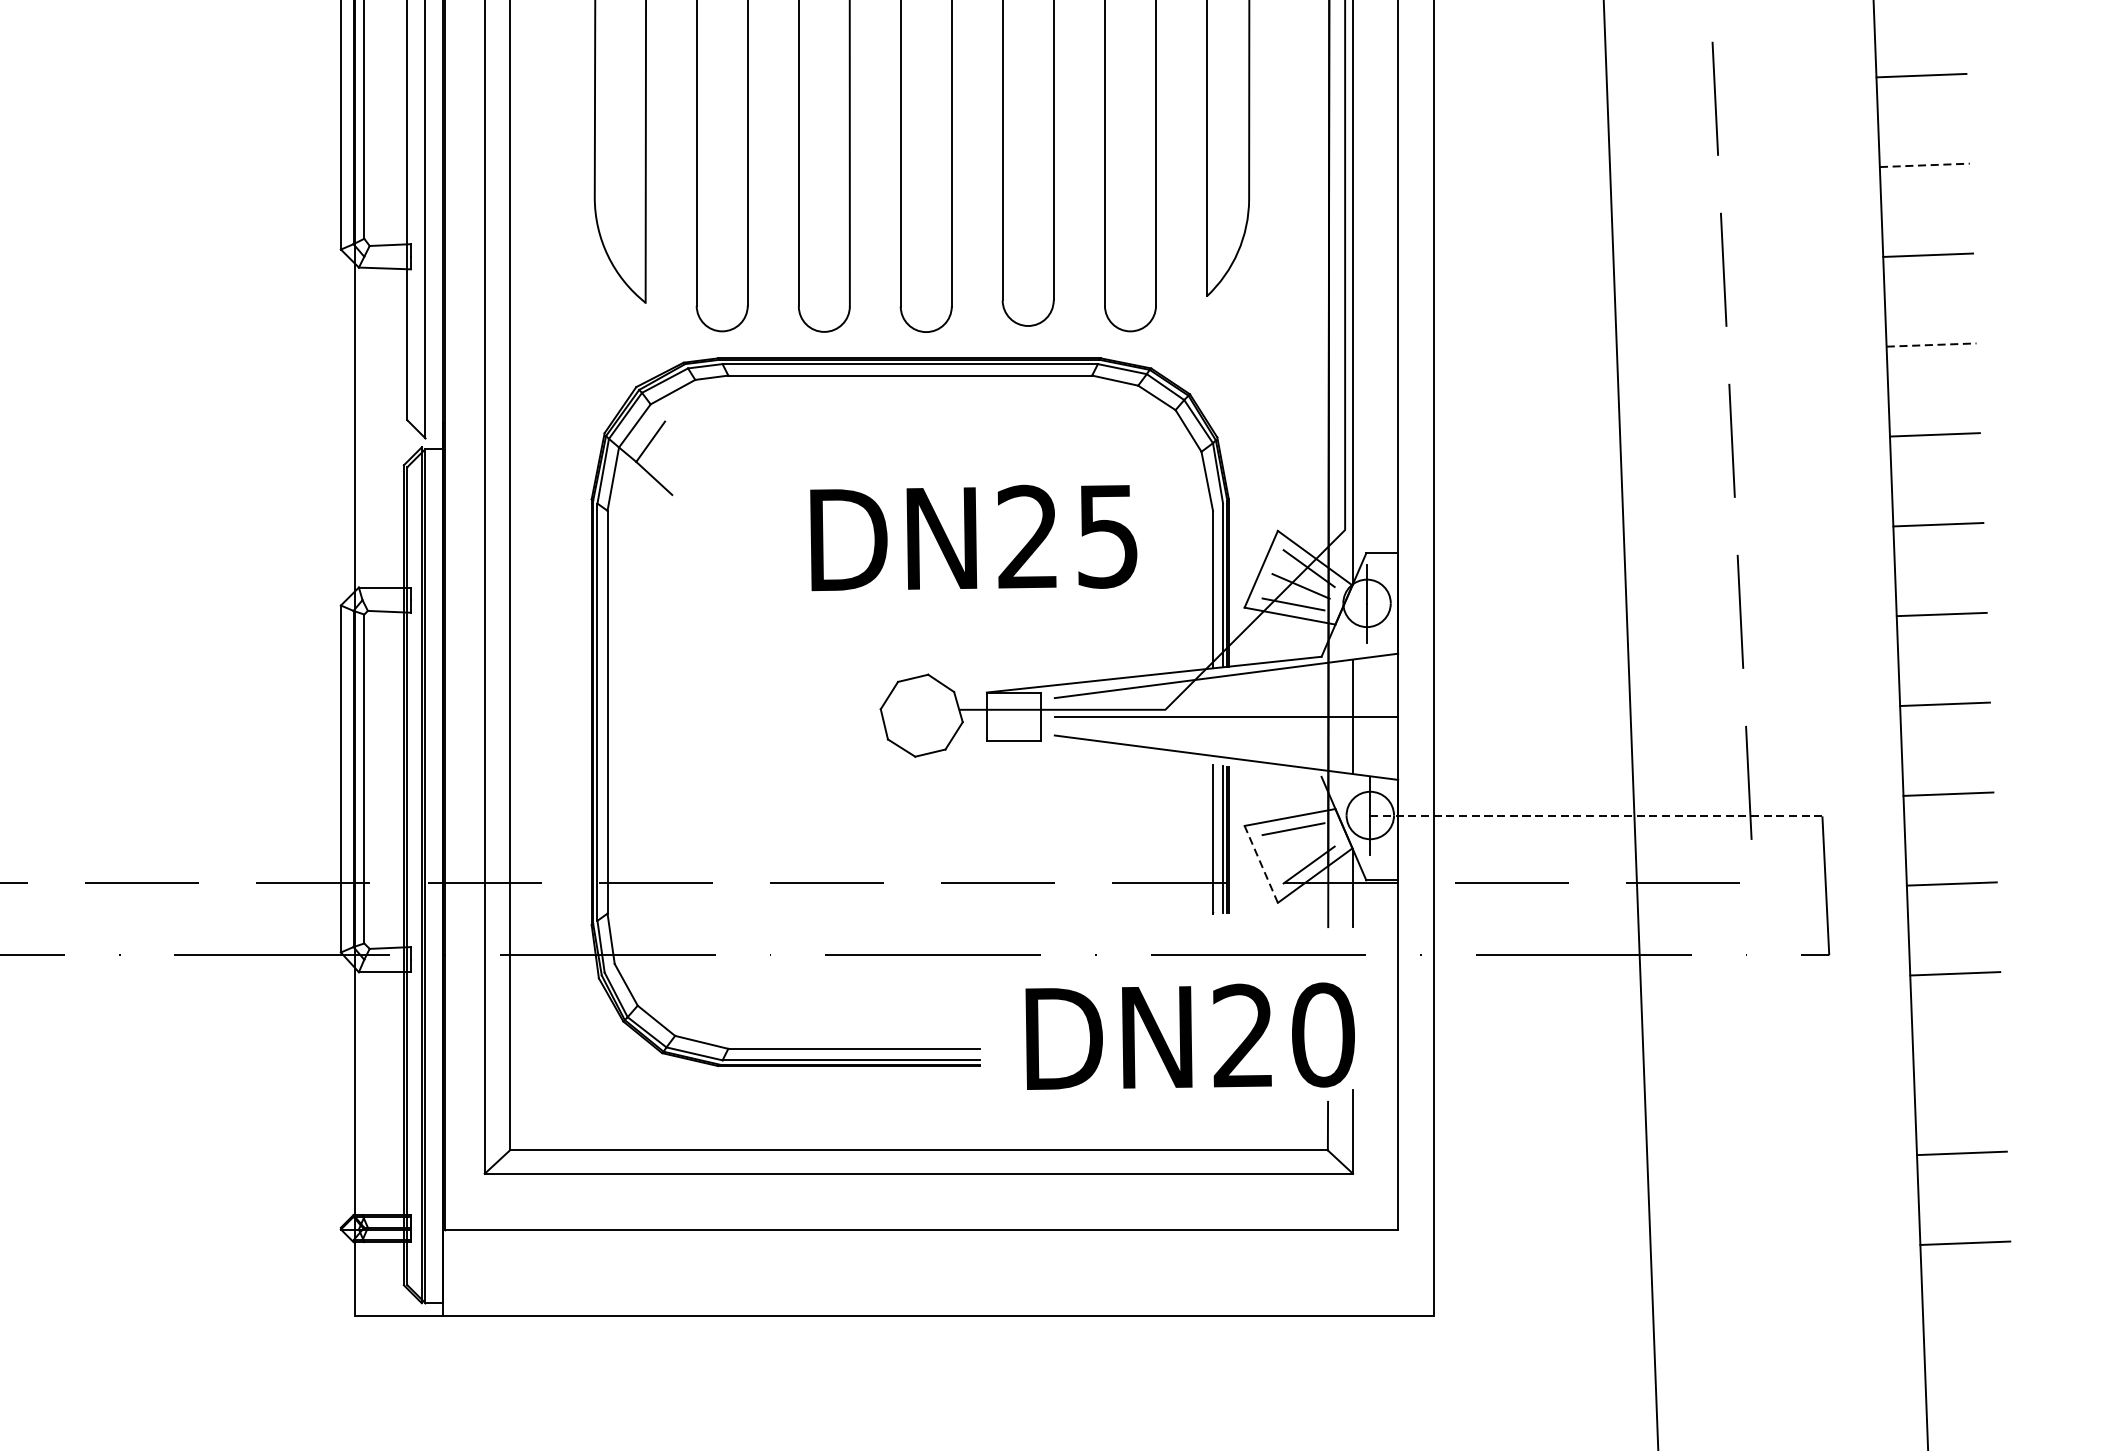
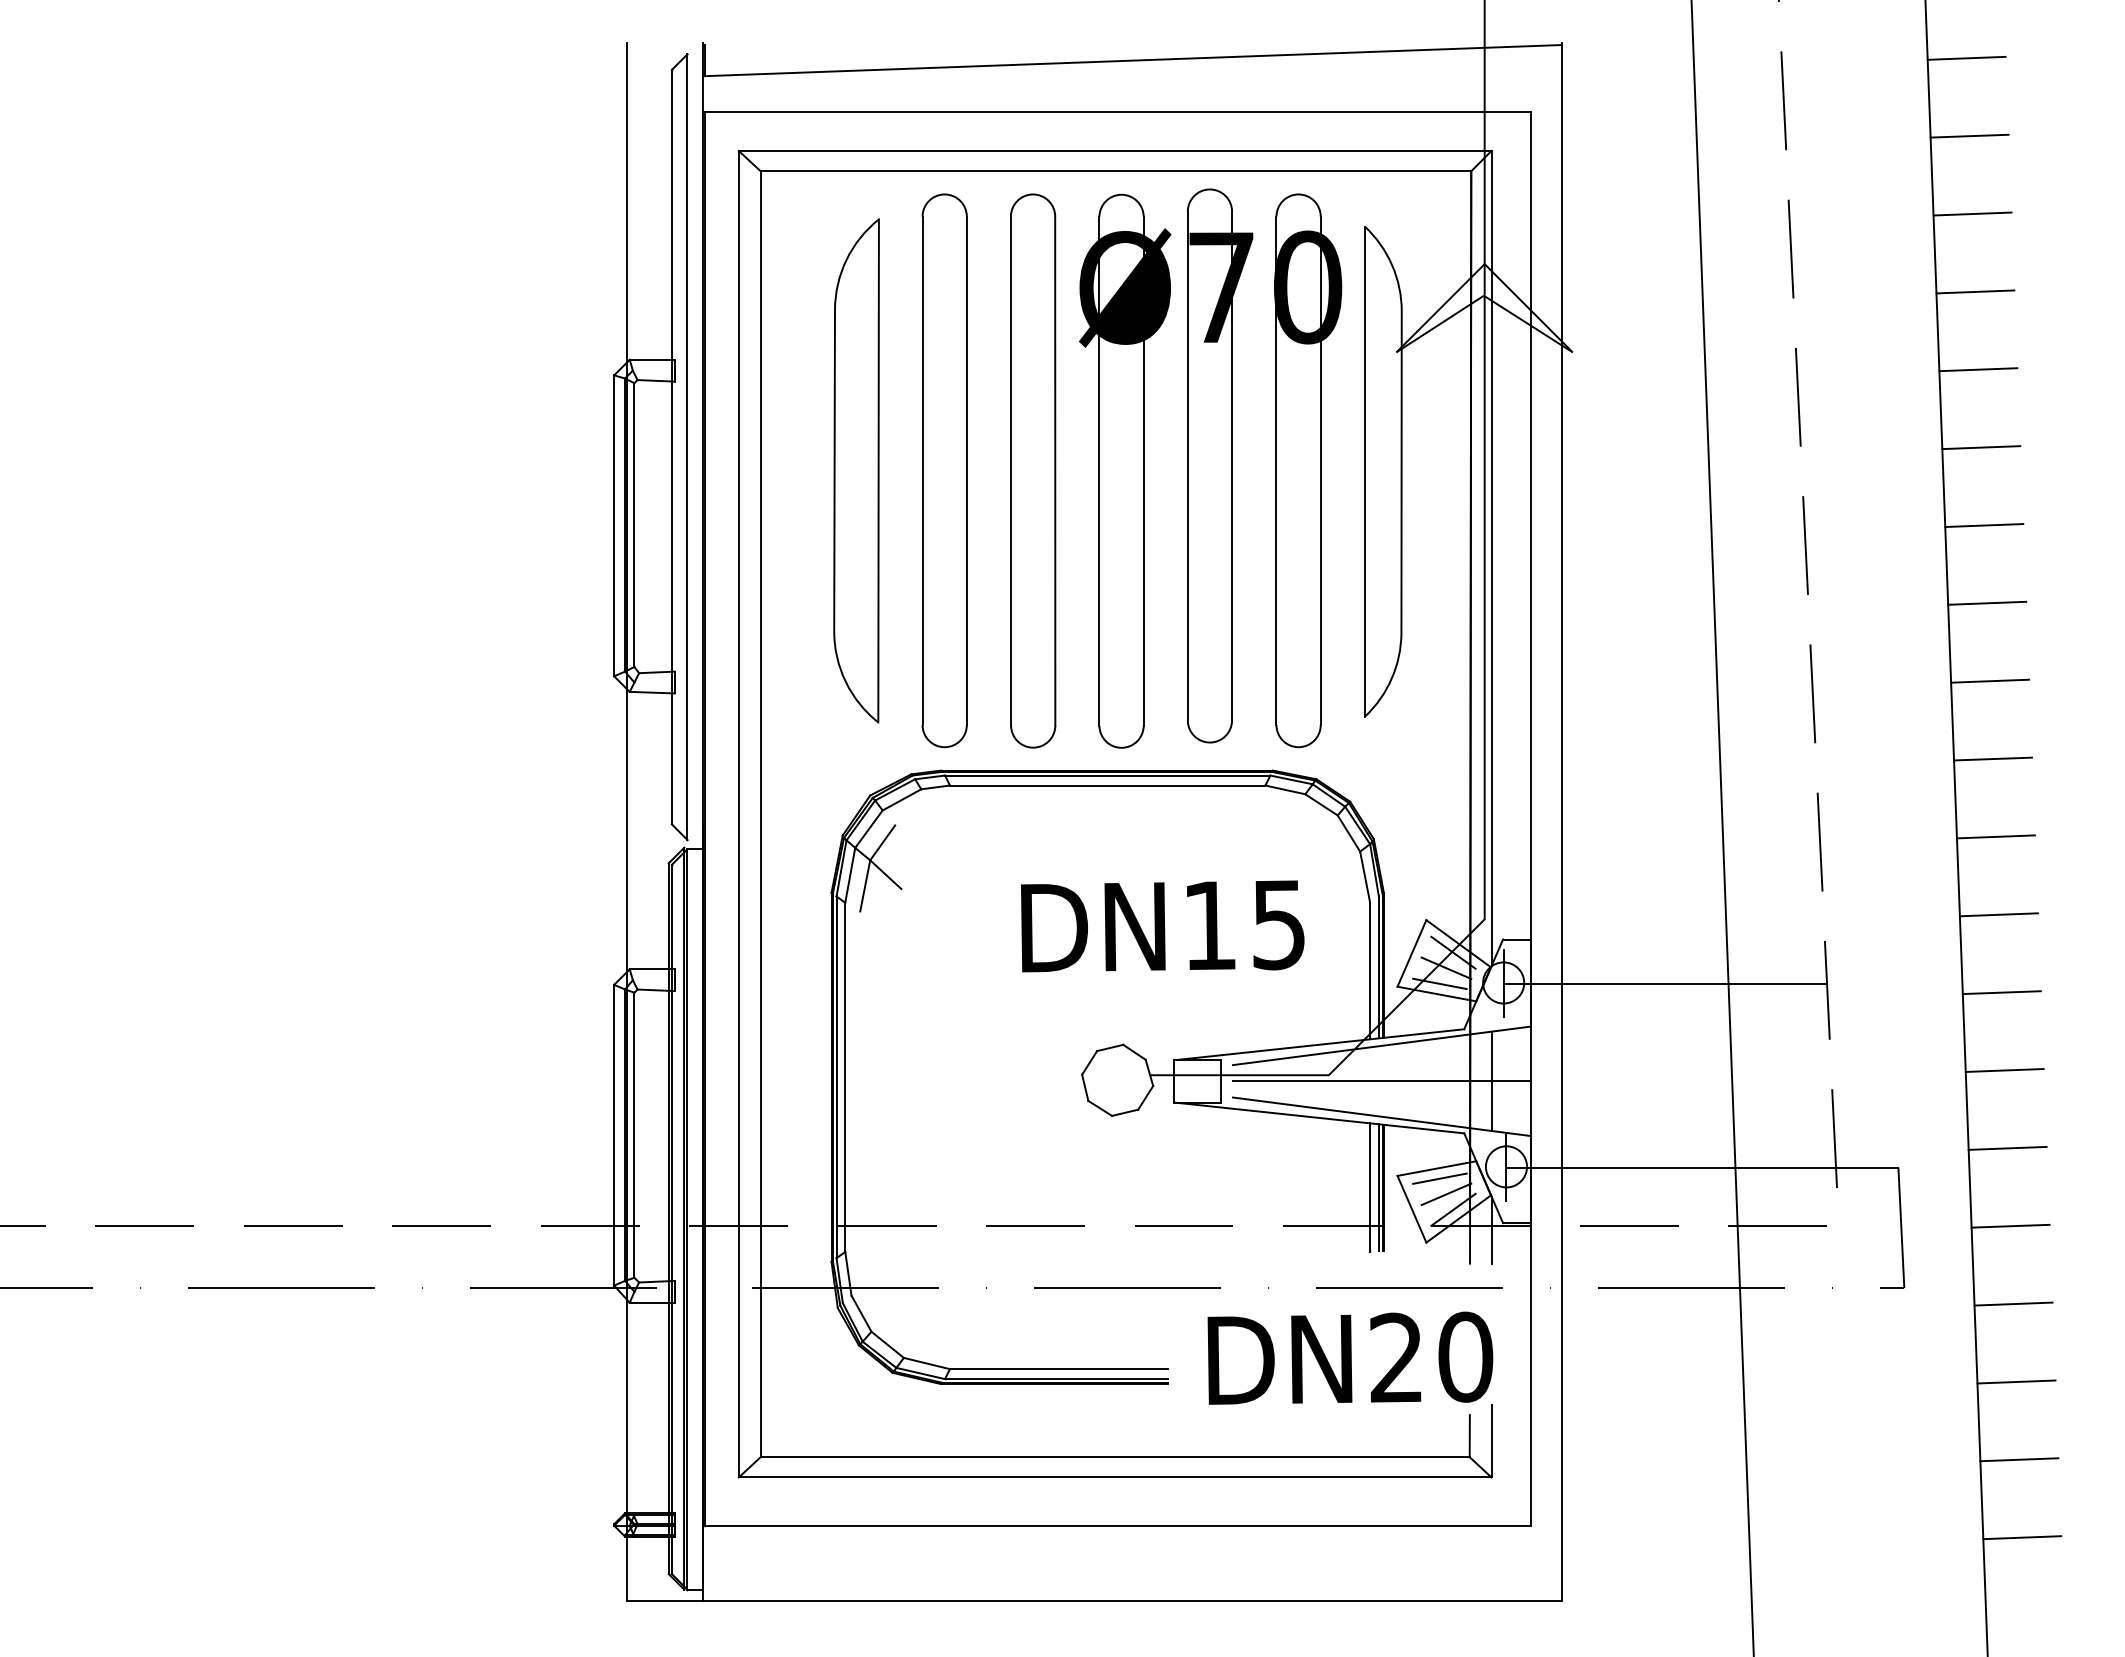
line: (1925, 165) -> (1987, 603), dashed -> solid
line: (1932, 345) -> (1993, 759), dashed -> solid
line: (630, 490) -> (865, 885), added
text: (1027, 535) -> (1209, 924), DN25 -> DN15
line: (1553, 603) -> (1665, 983), added
line: (1154, 758) -> (1319, 1117), added
line: (1596, 816) -> (1702, 1167), dashed -> solid
line: (1301, 847) -> (1446, 1194), added
line: (1260, 863) -> (1411, 1208), dashed -> solid
line: (1958, 1063) -> (2016, 1381), added

